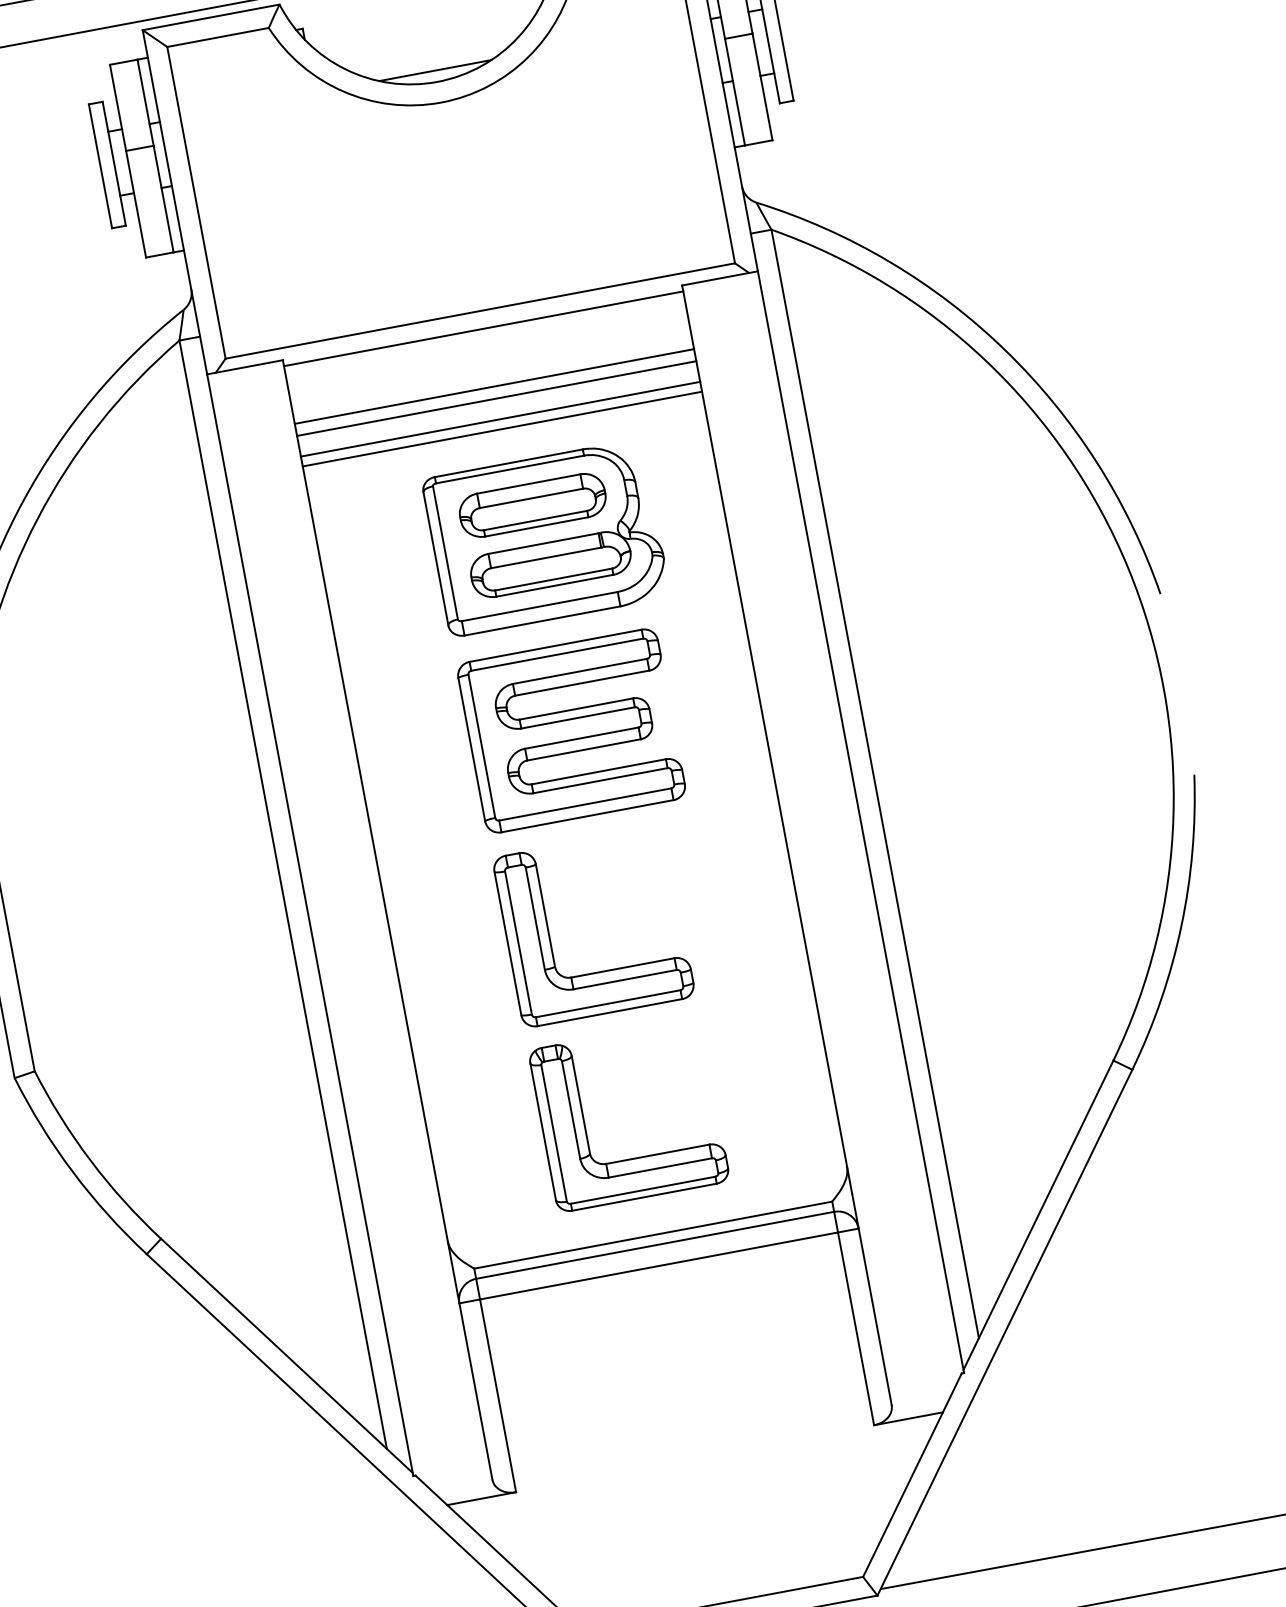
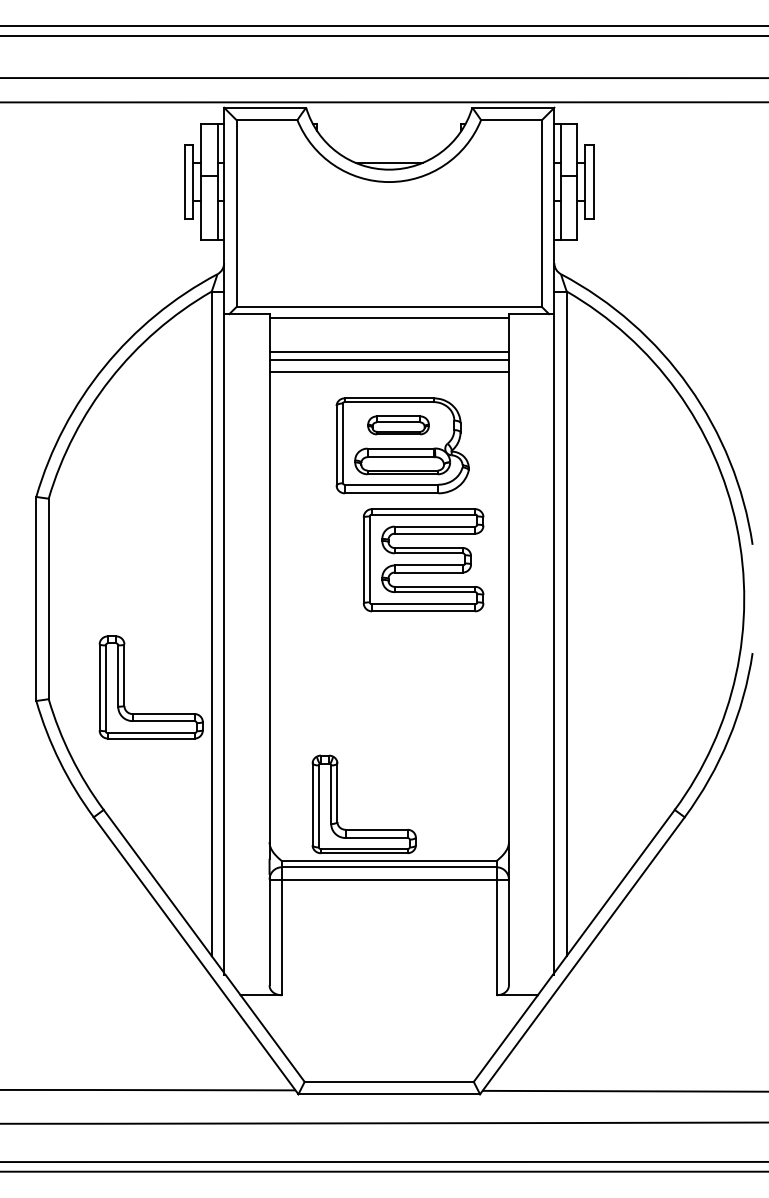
line: (501, 428) -> (388, 377), removed
part: (532, 505) -> (398, 425), size x0.7
part: (571, 731) -> (423, 560), moved
part: (549, 935) -> (124, 687), moved
part: (635, 1157) -> (363, 829), moved

